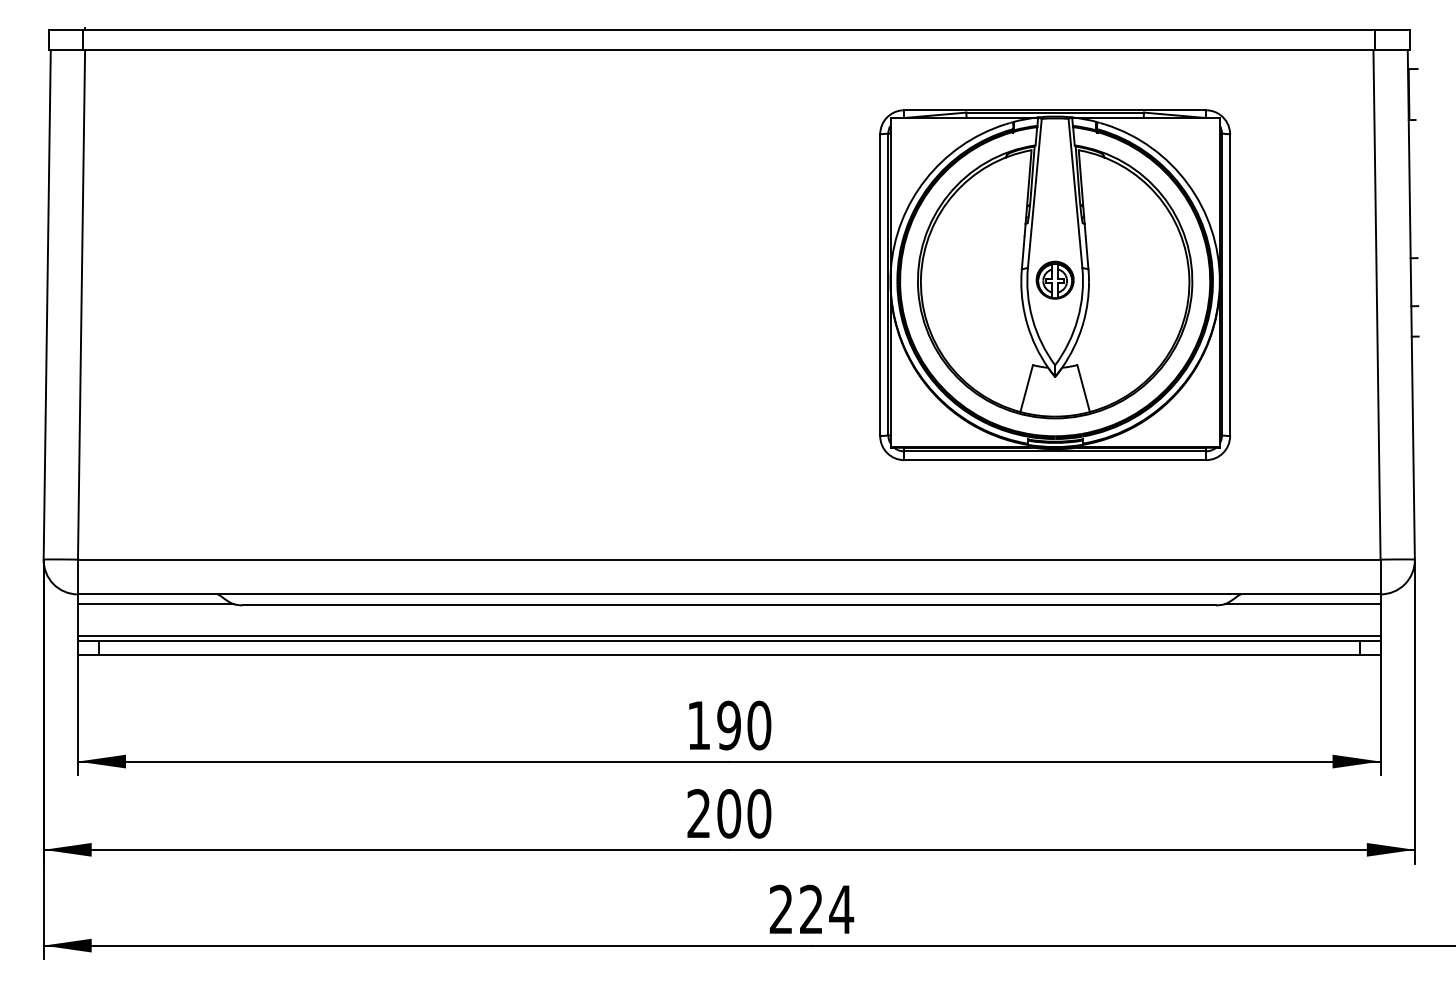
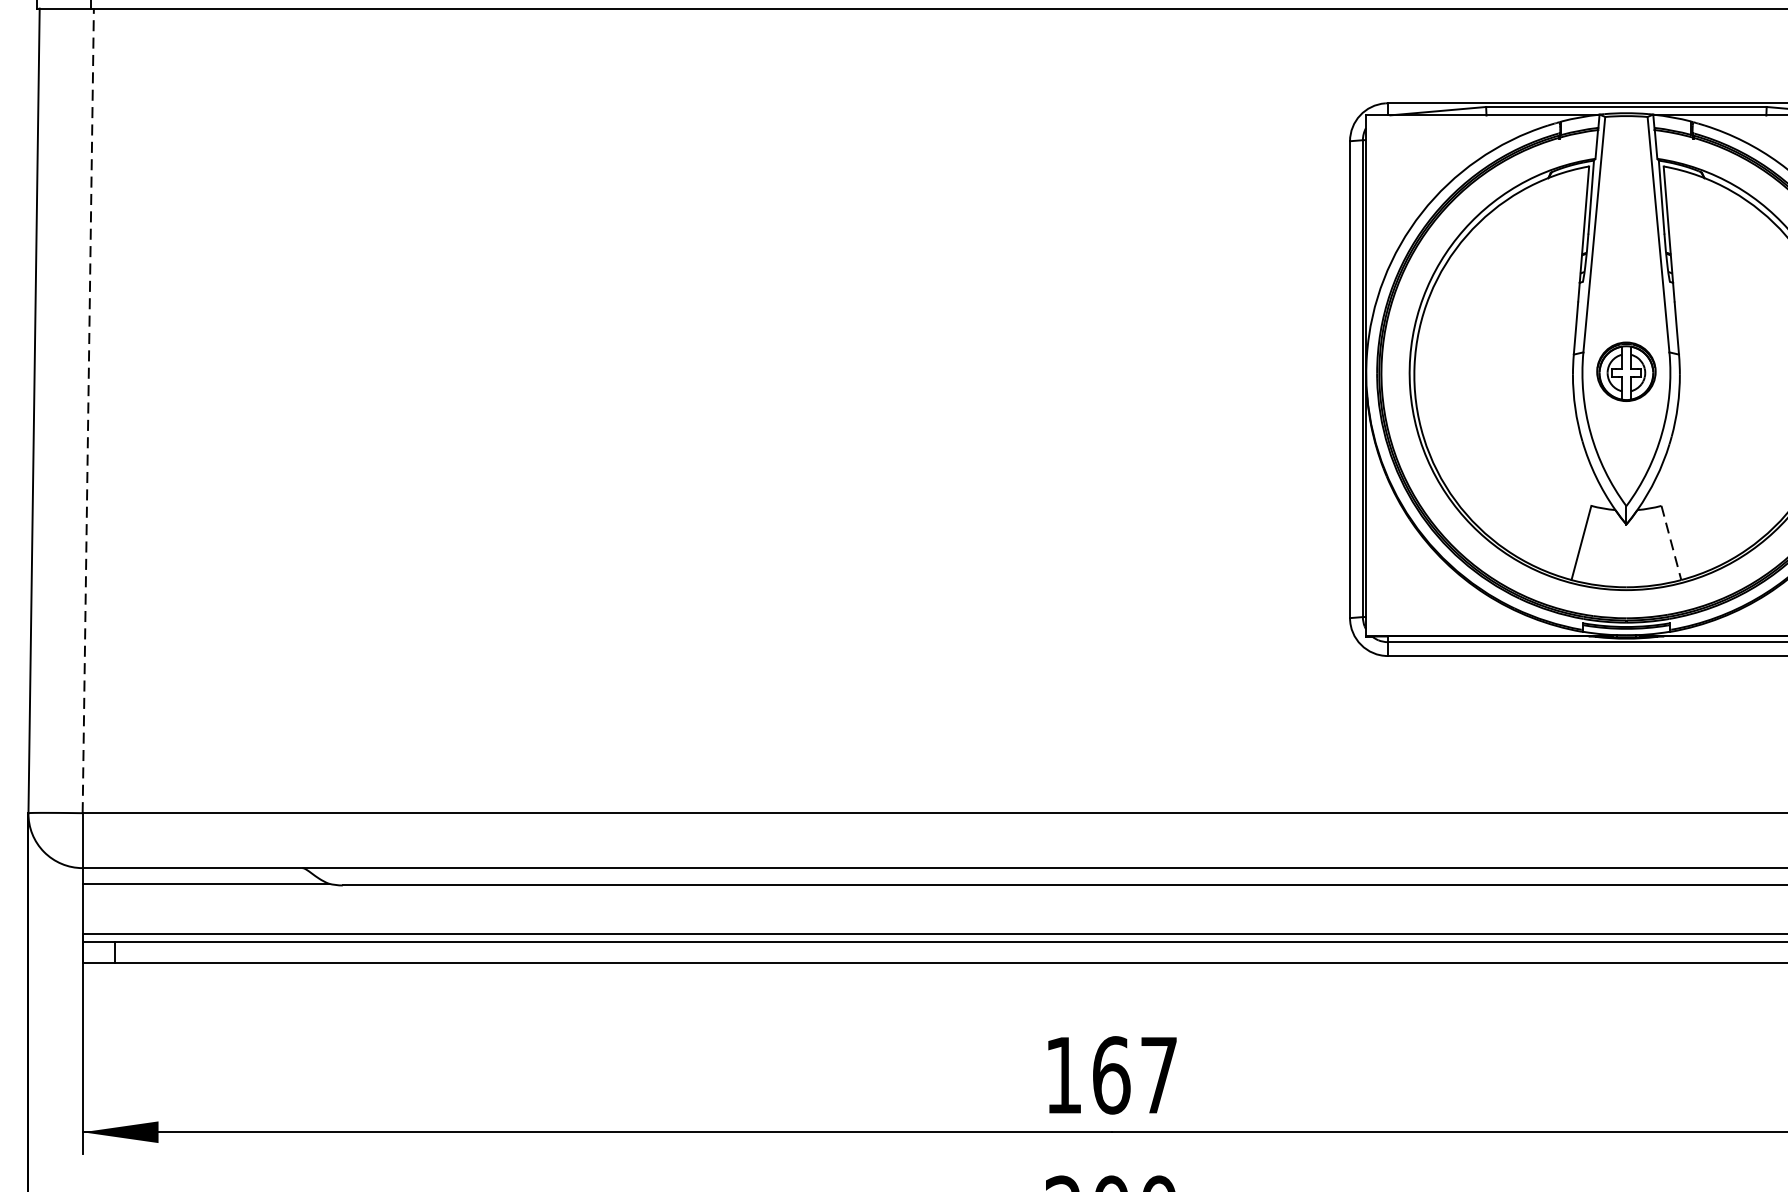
line: (81, 304) -> (88, 410), solid -> dashed
line: (1083, 389) -> (1671, 544), solid -> dashed
text: (744, 725) -> (1135, 1075), 190 -> 167

